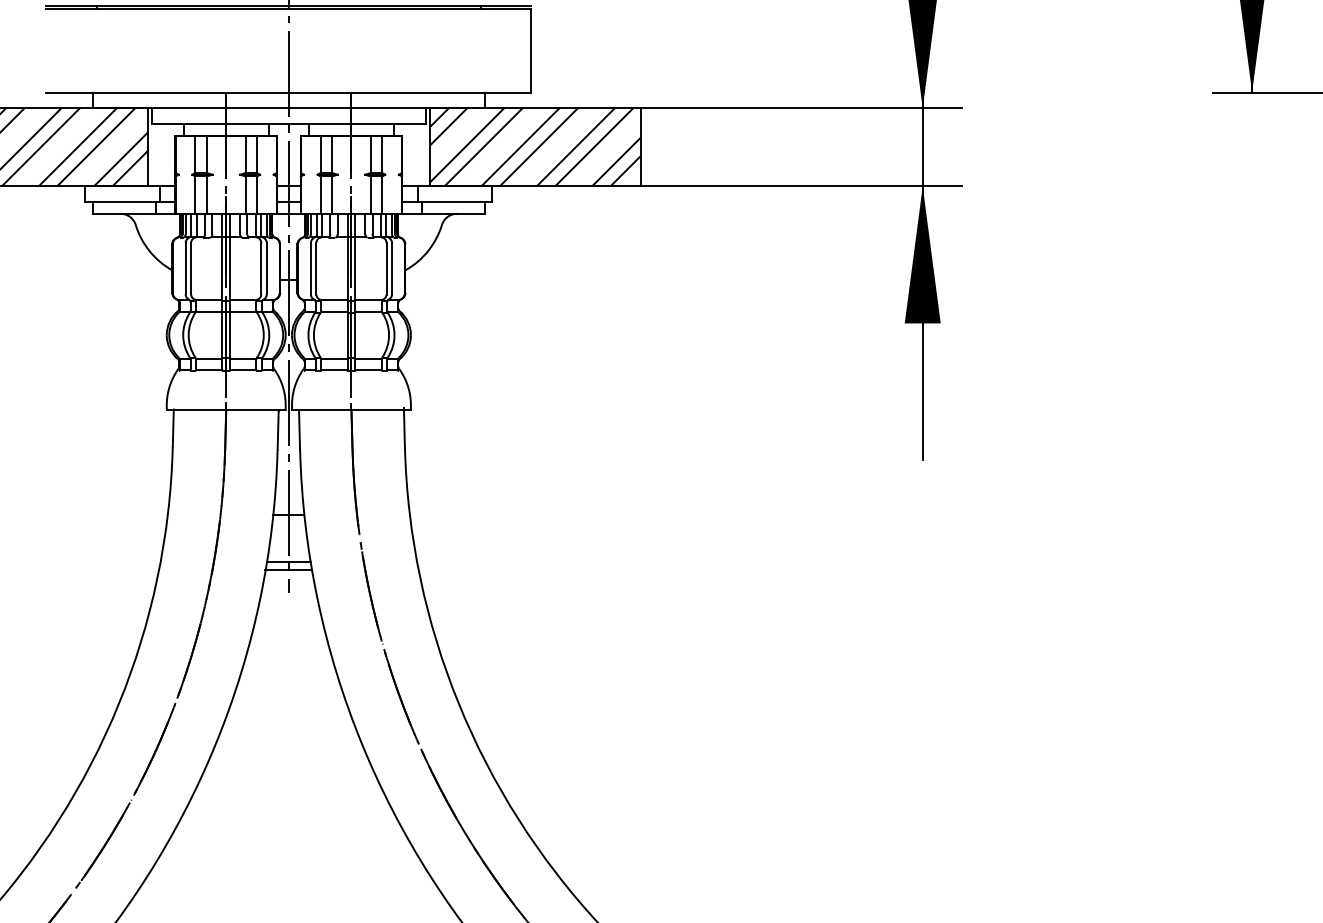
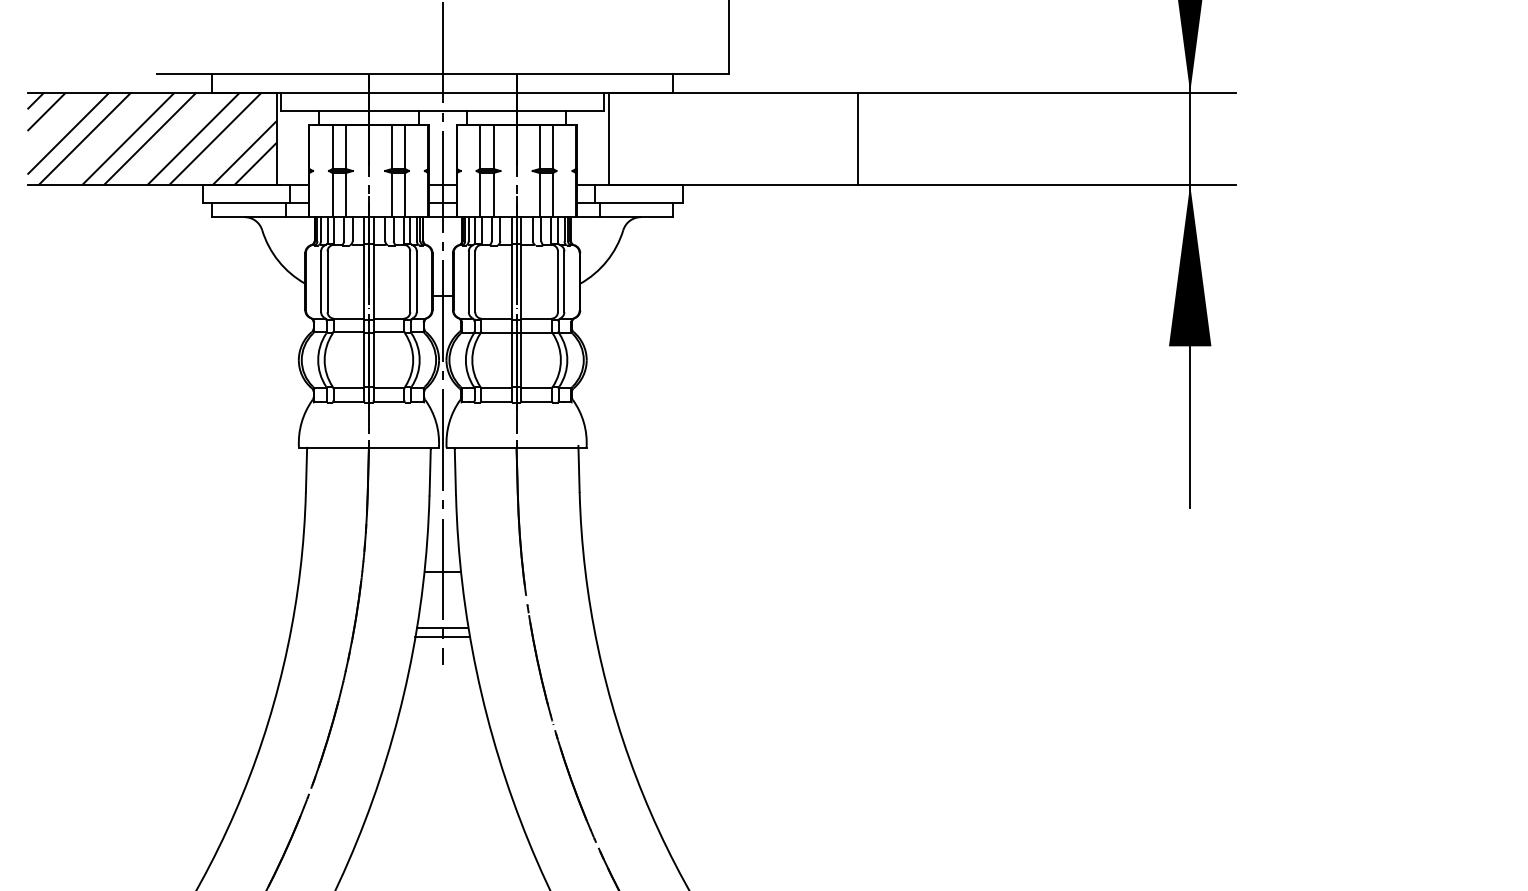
hatch: (535, 147) -> (733, 138), removed

